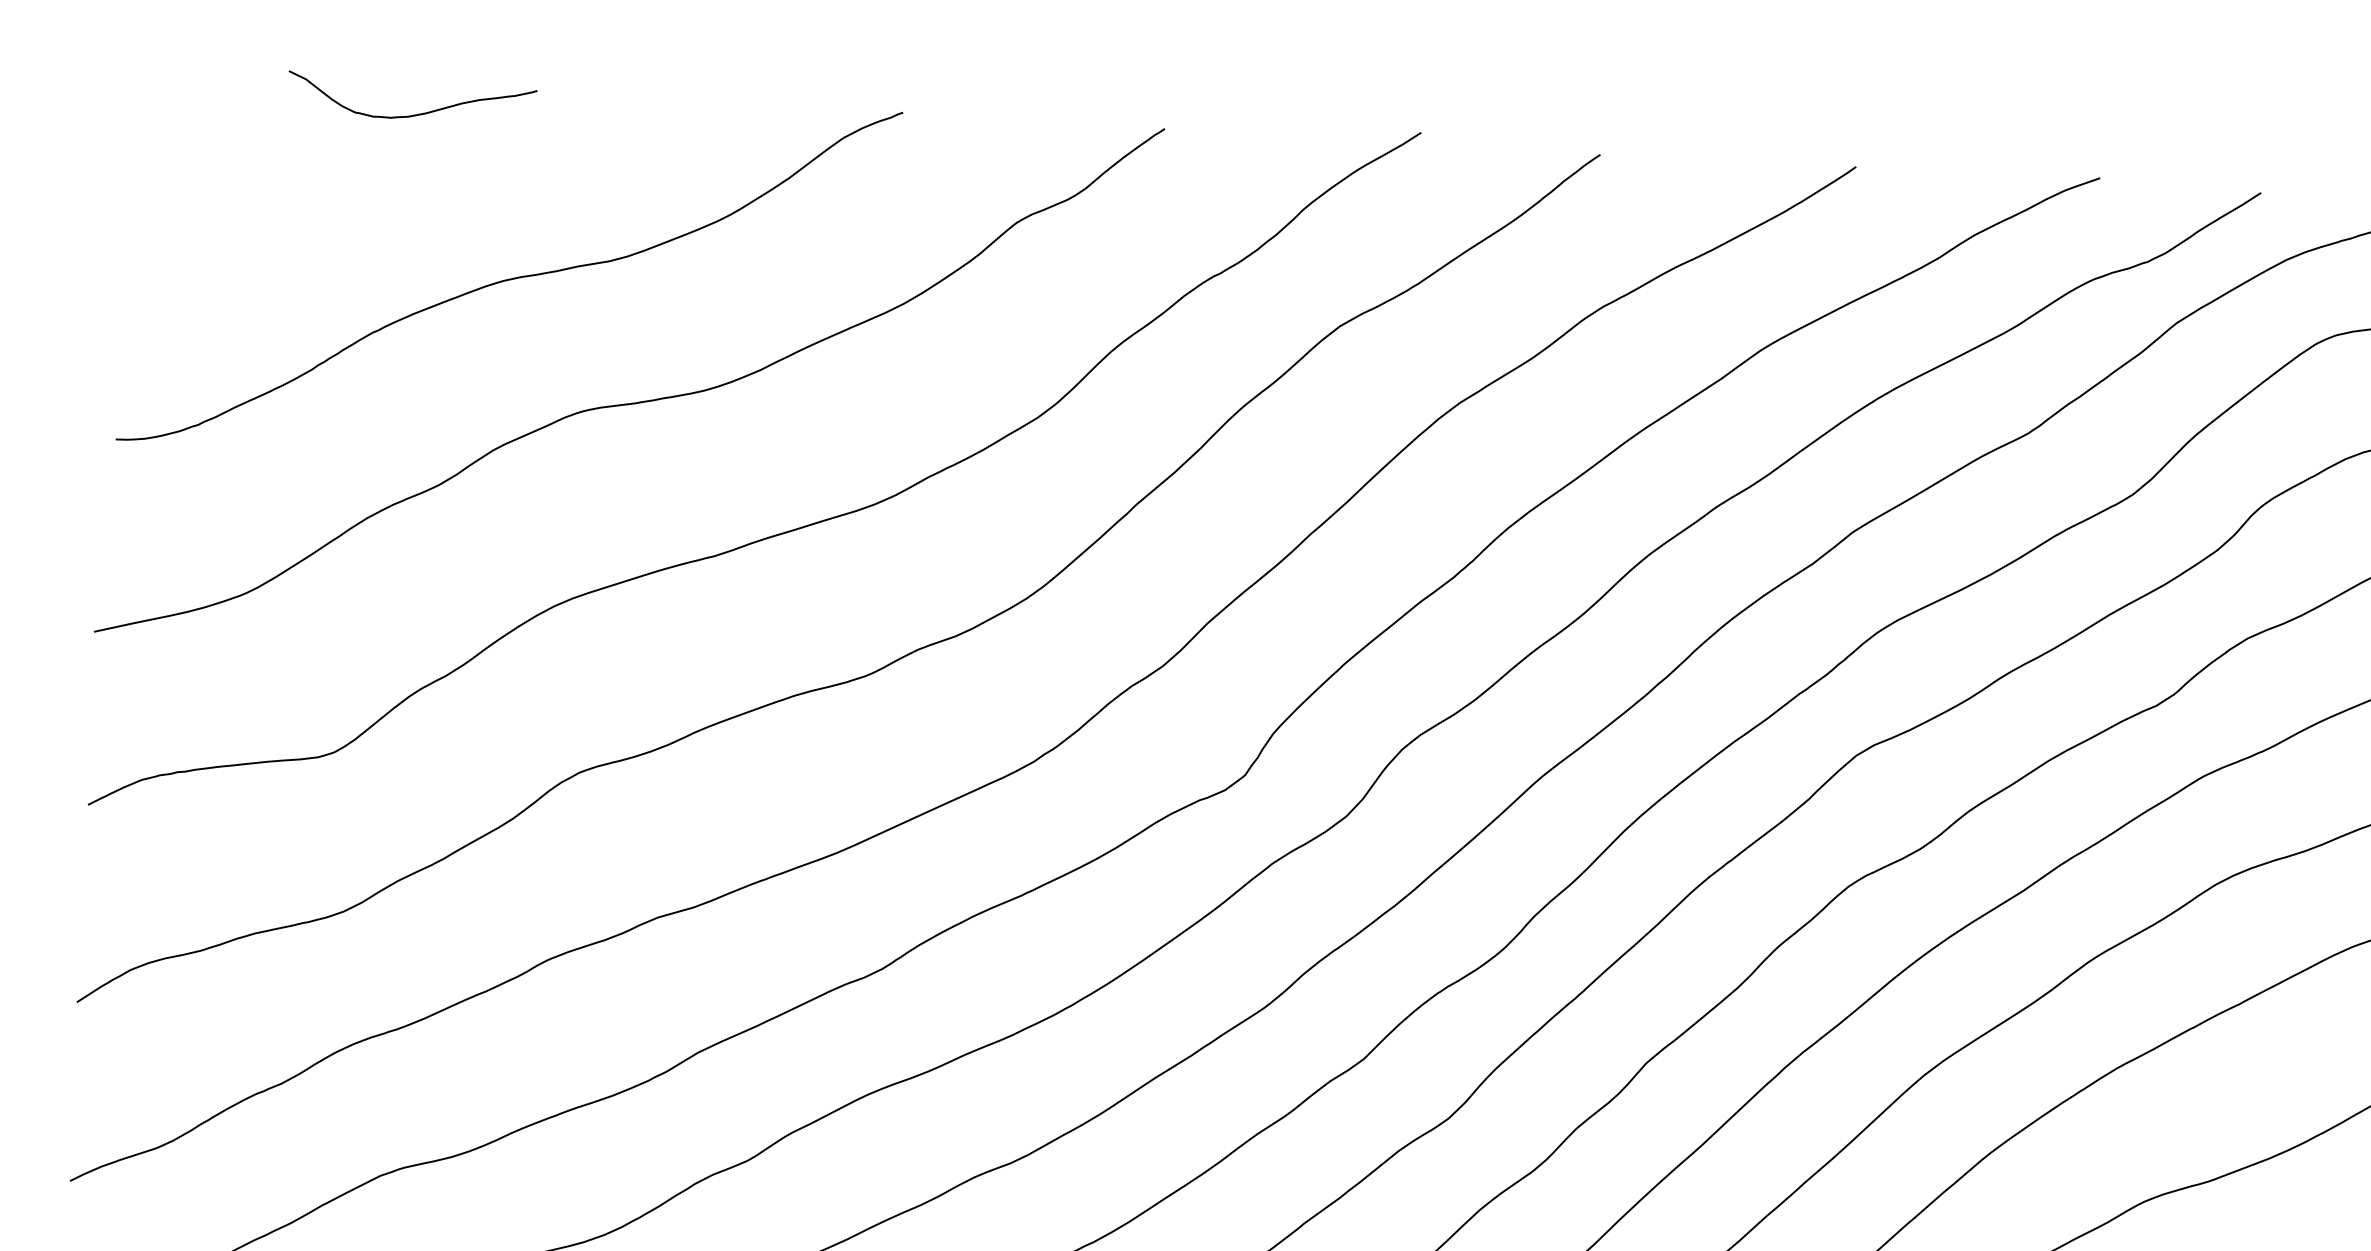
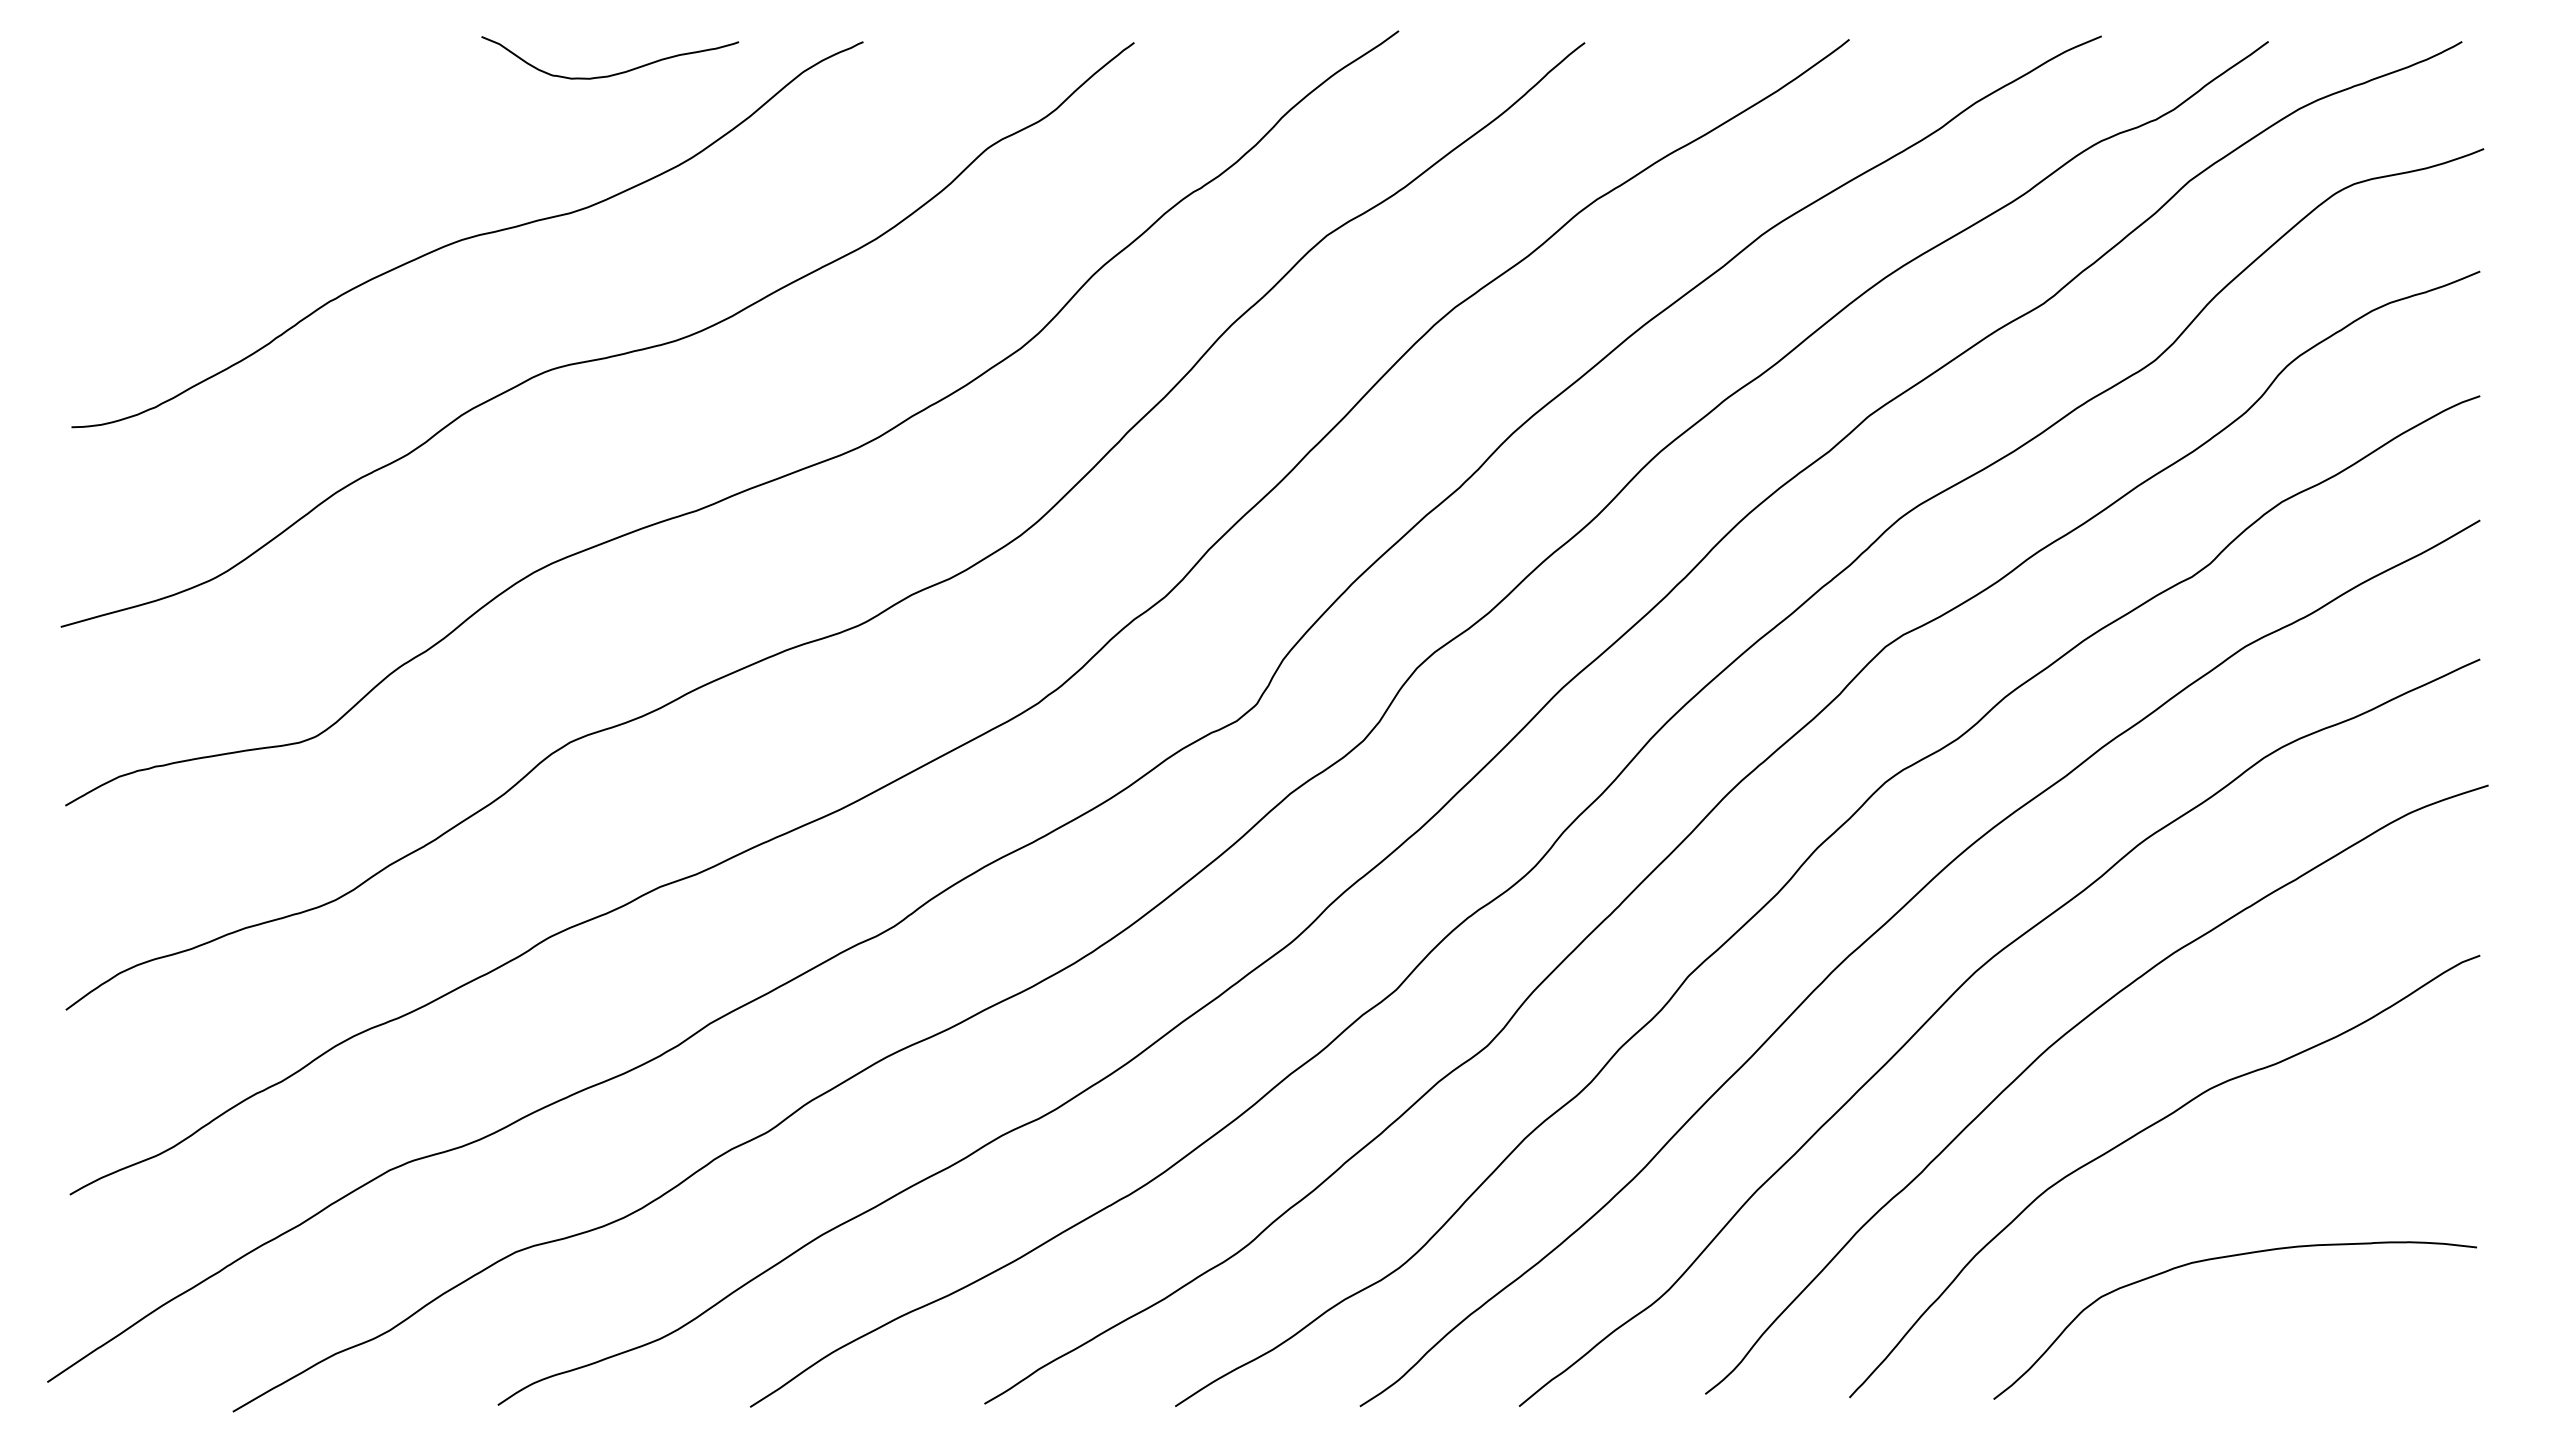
curve: (415, 114) -> (614, 73), moved

